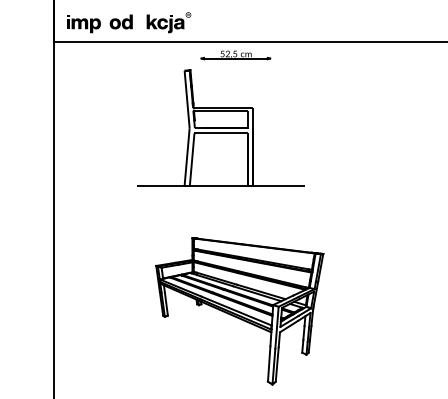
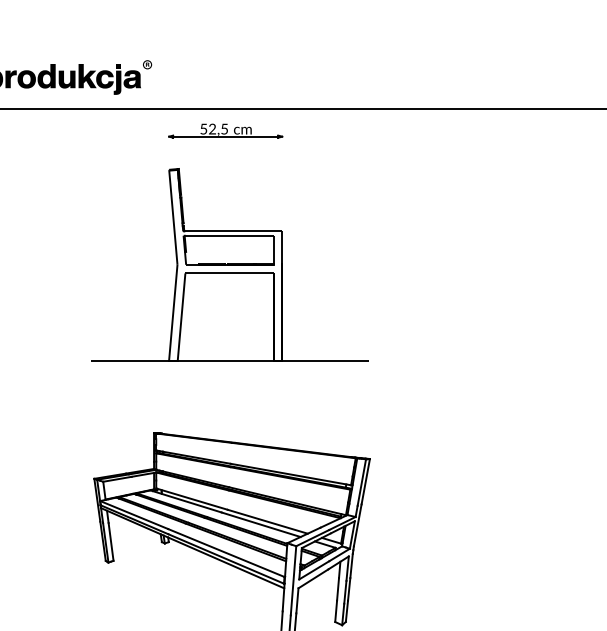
fill: (105, 23) -> (10, 78), added
fill: (139, 23) -> (66, 78), added
part: (220, 127) -> (228, 263), moved

